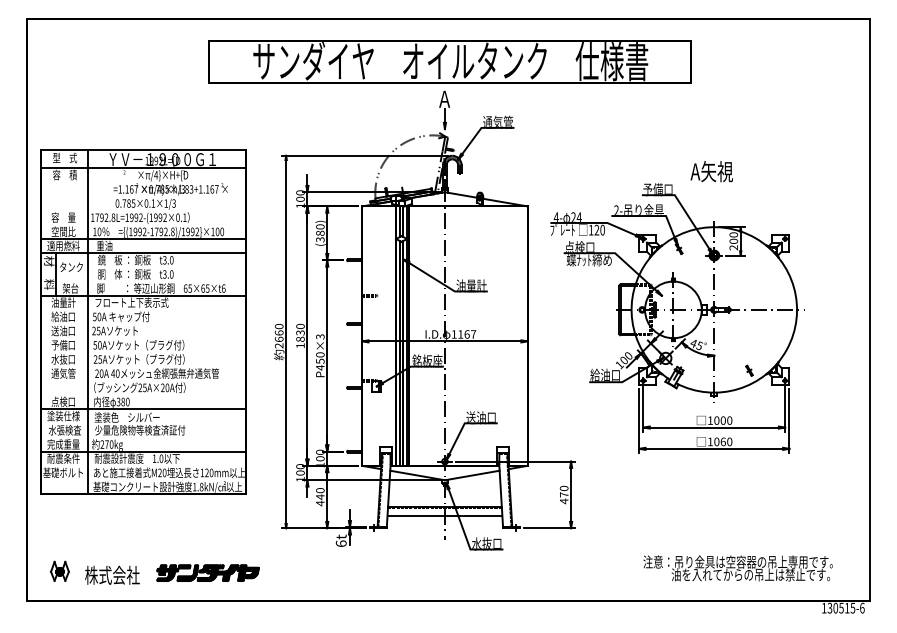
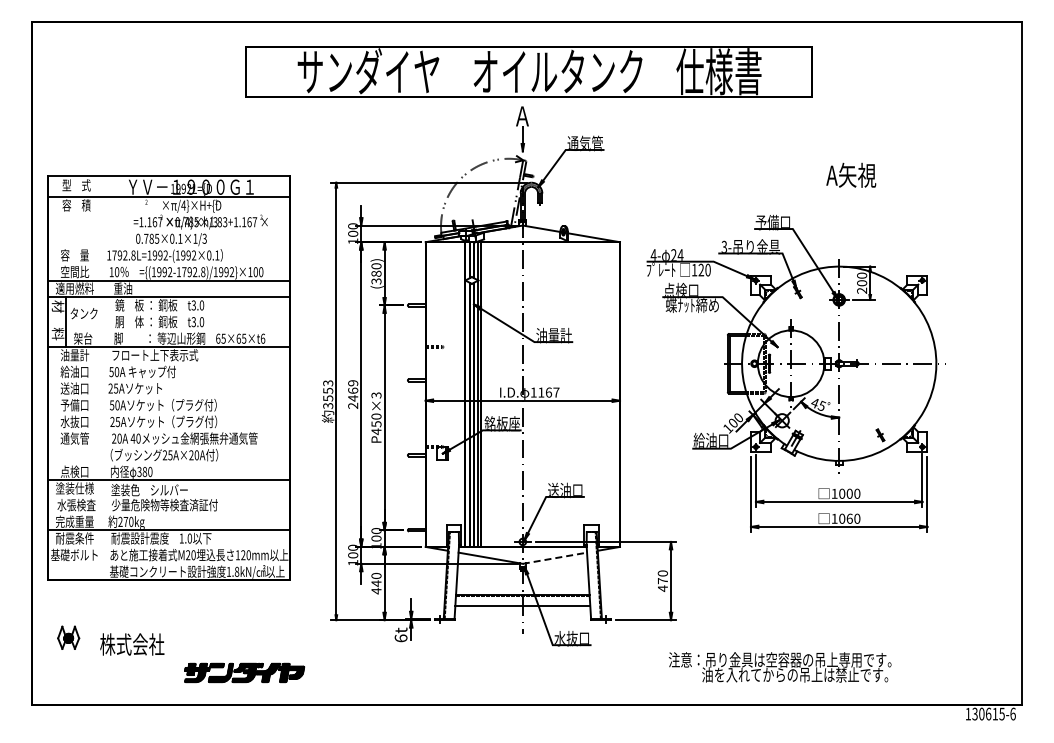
text: (712, 170) -> (851, 174), moved
text: (616, 210) -> (724, 247), 2- -> 3-
line: (87, 321) -> (103, 377), removed
text: (279, 336) -> (328, 394), 2660 -> 3553
text: (300, 336) -> (353, 394), 1830 -> 2469
line: (471, 475) -> (554, 558), solid -> dashed
text: (738, 568) -> (780, 667), moved
part: (59, 571) -> (68, 637), moved
text: (112, 575) -> (132, 644), moved
text: (841, 607) -> (988, 713), 130515-6 -> 130615-6

